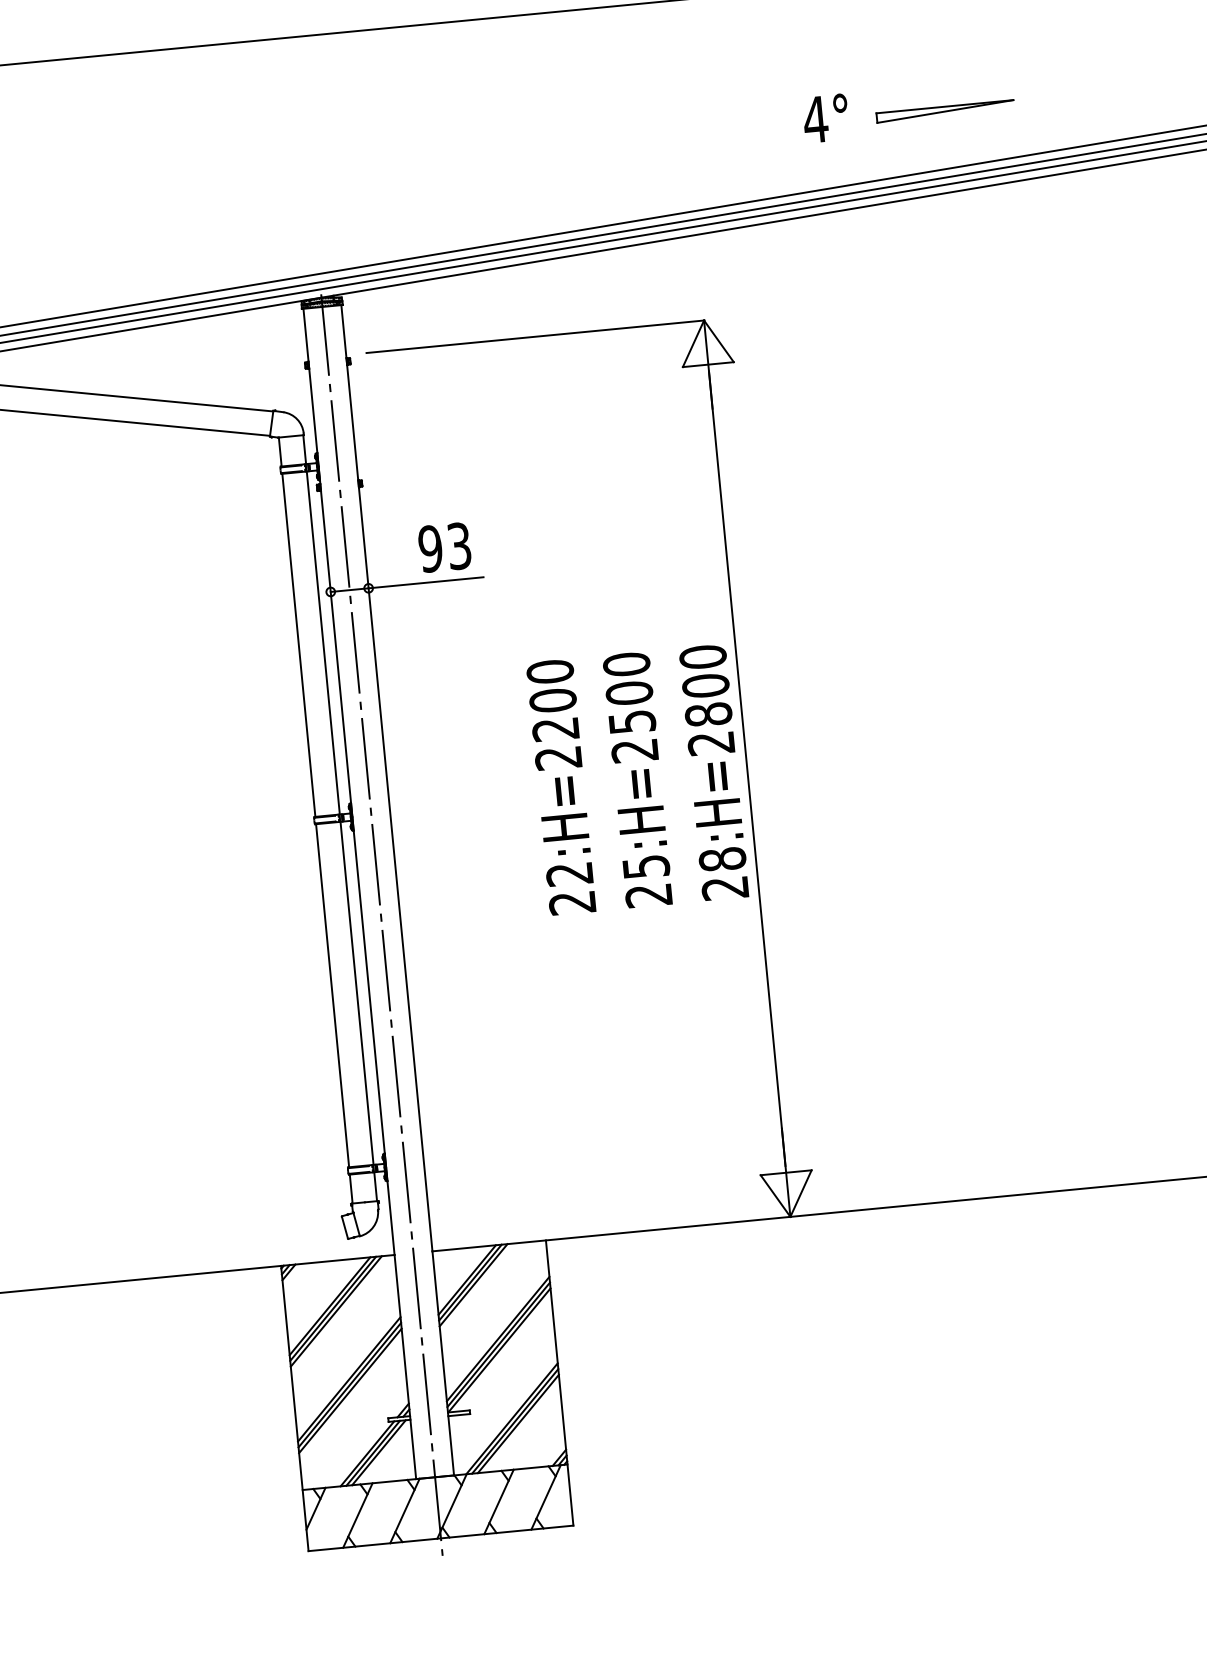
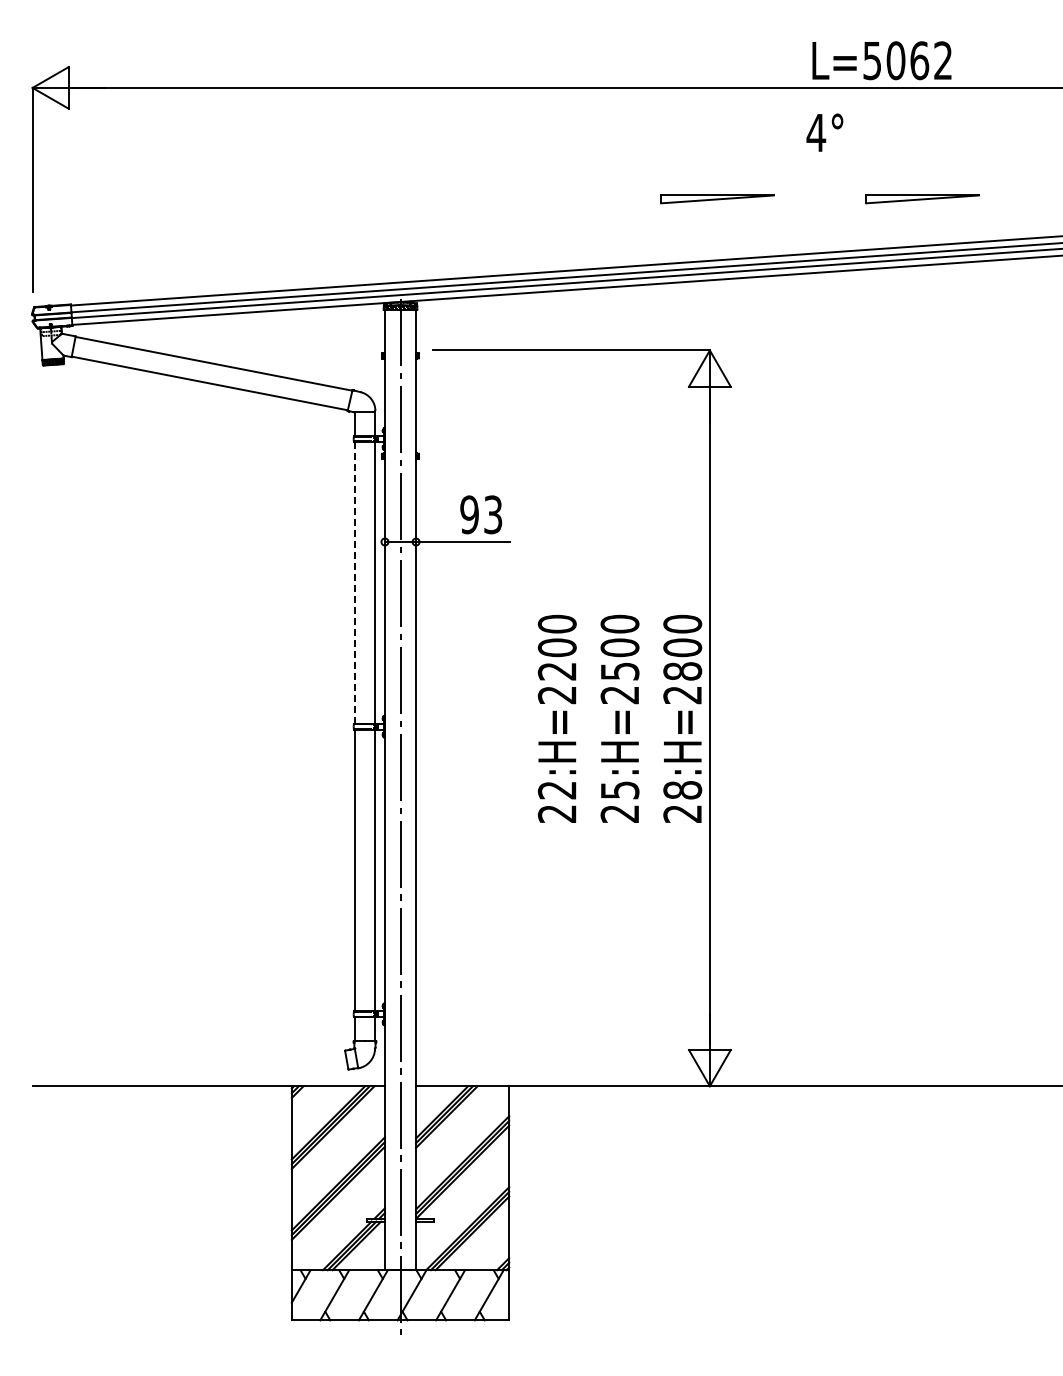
text: (825, 118) -> (824, 132), moved
part: (695, 135) -> (717, 199), added
line: (298, 644) -> (354, 582), solid -> dashed

